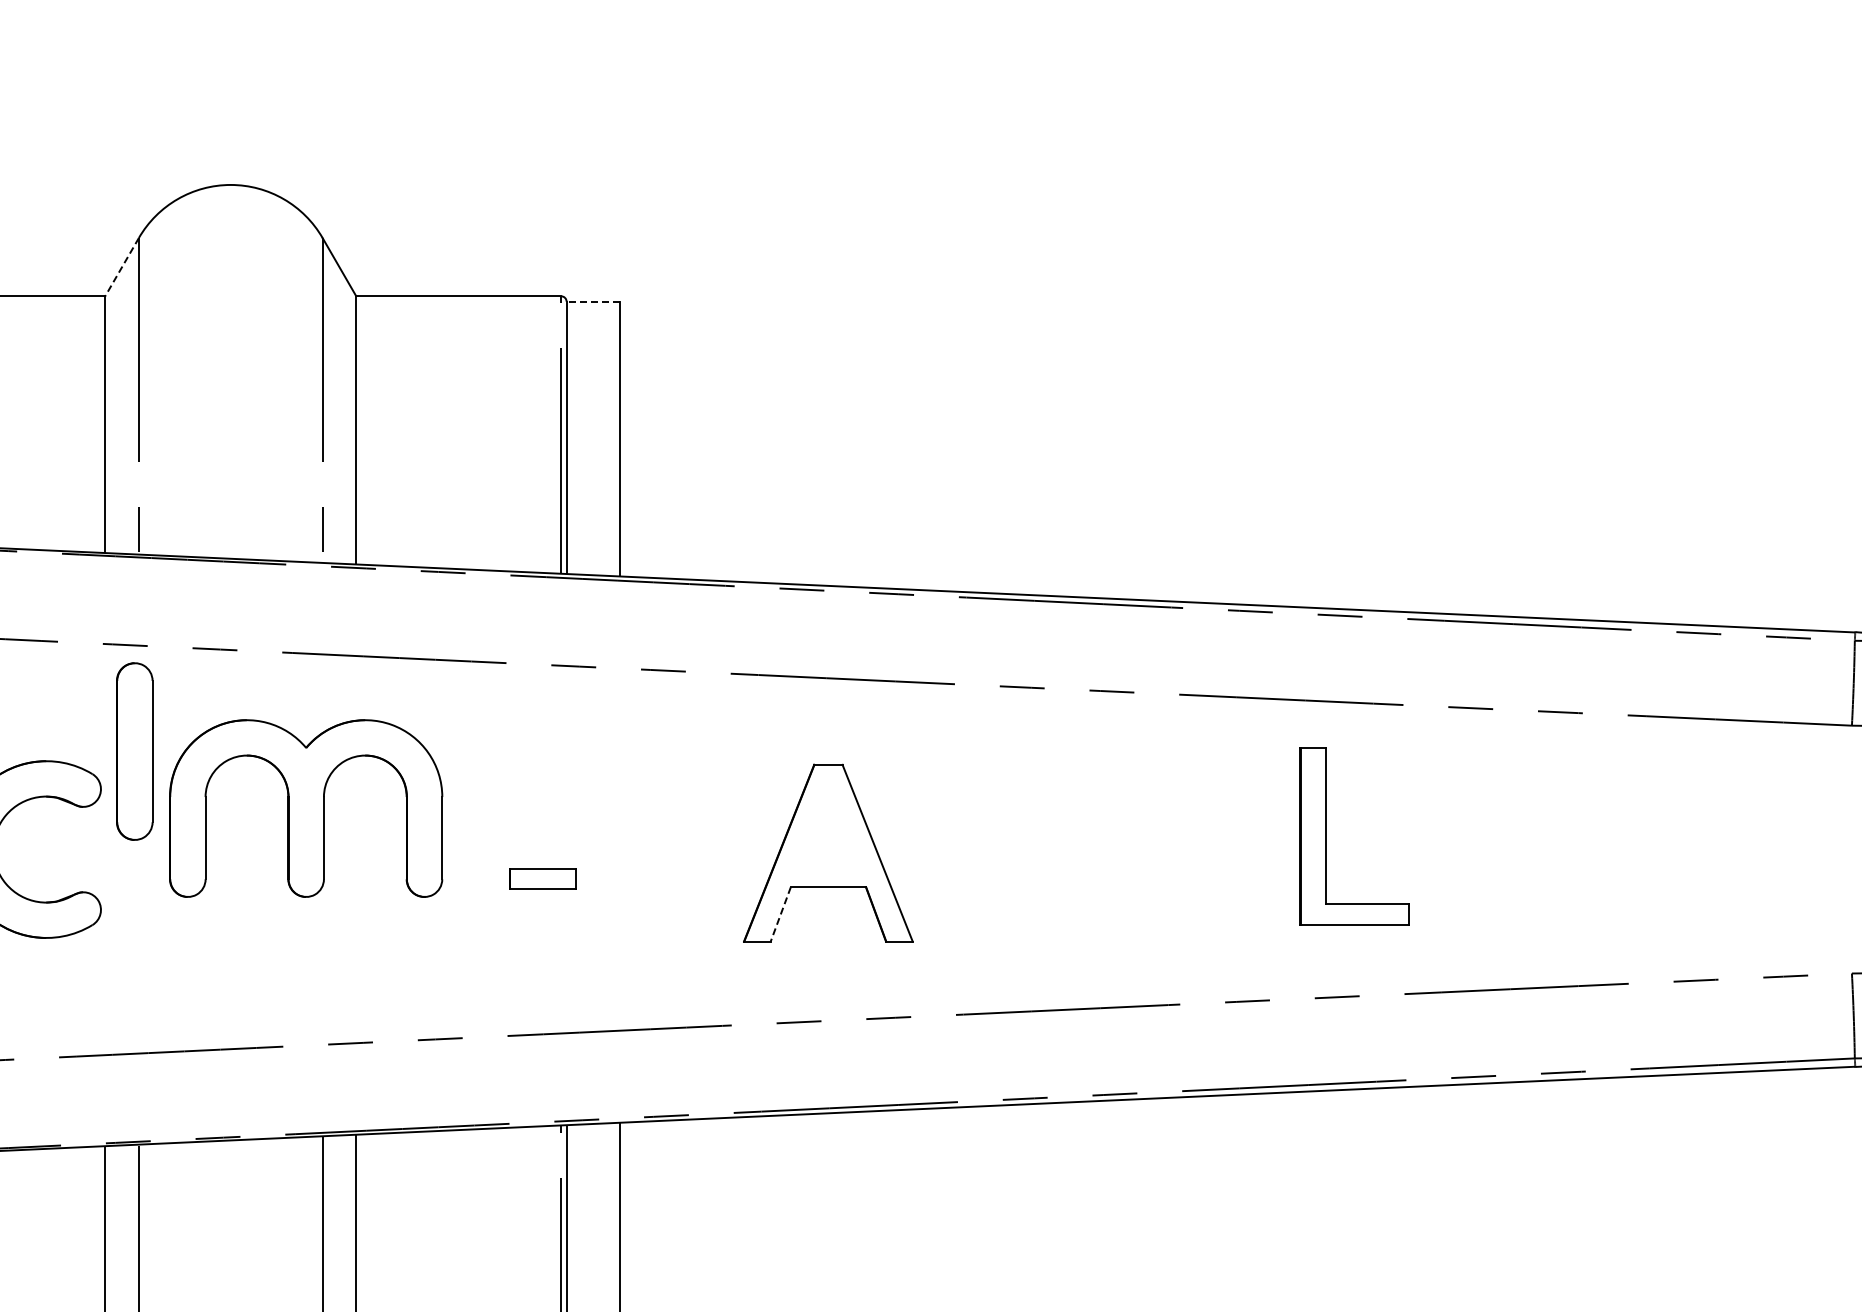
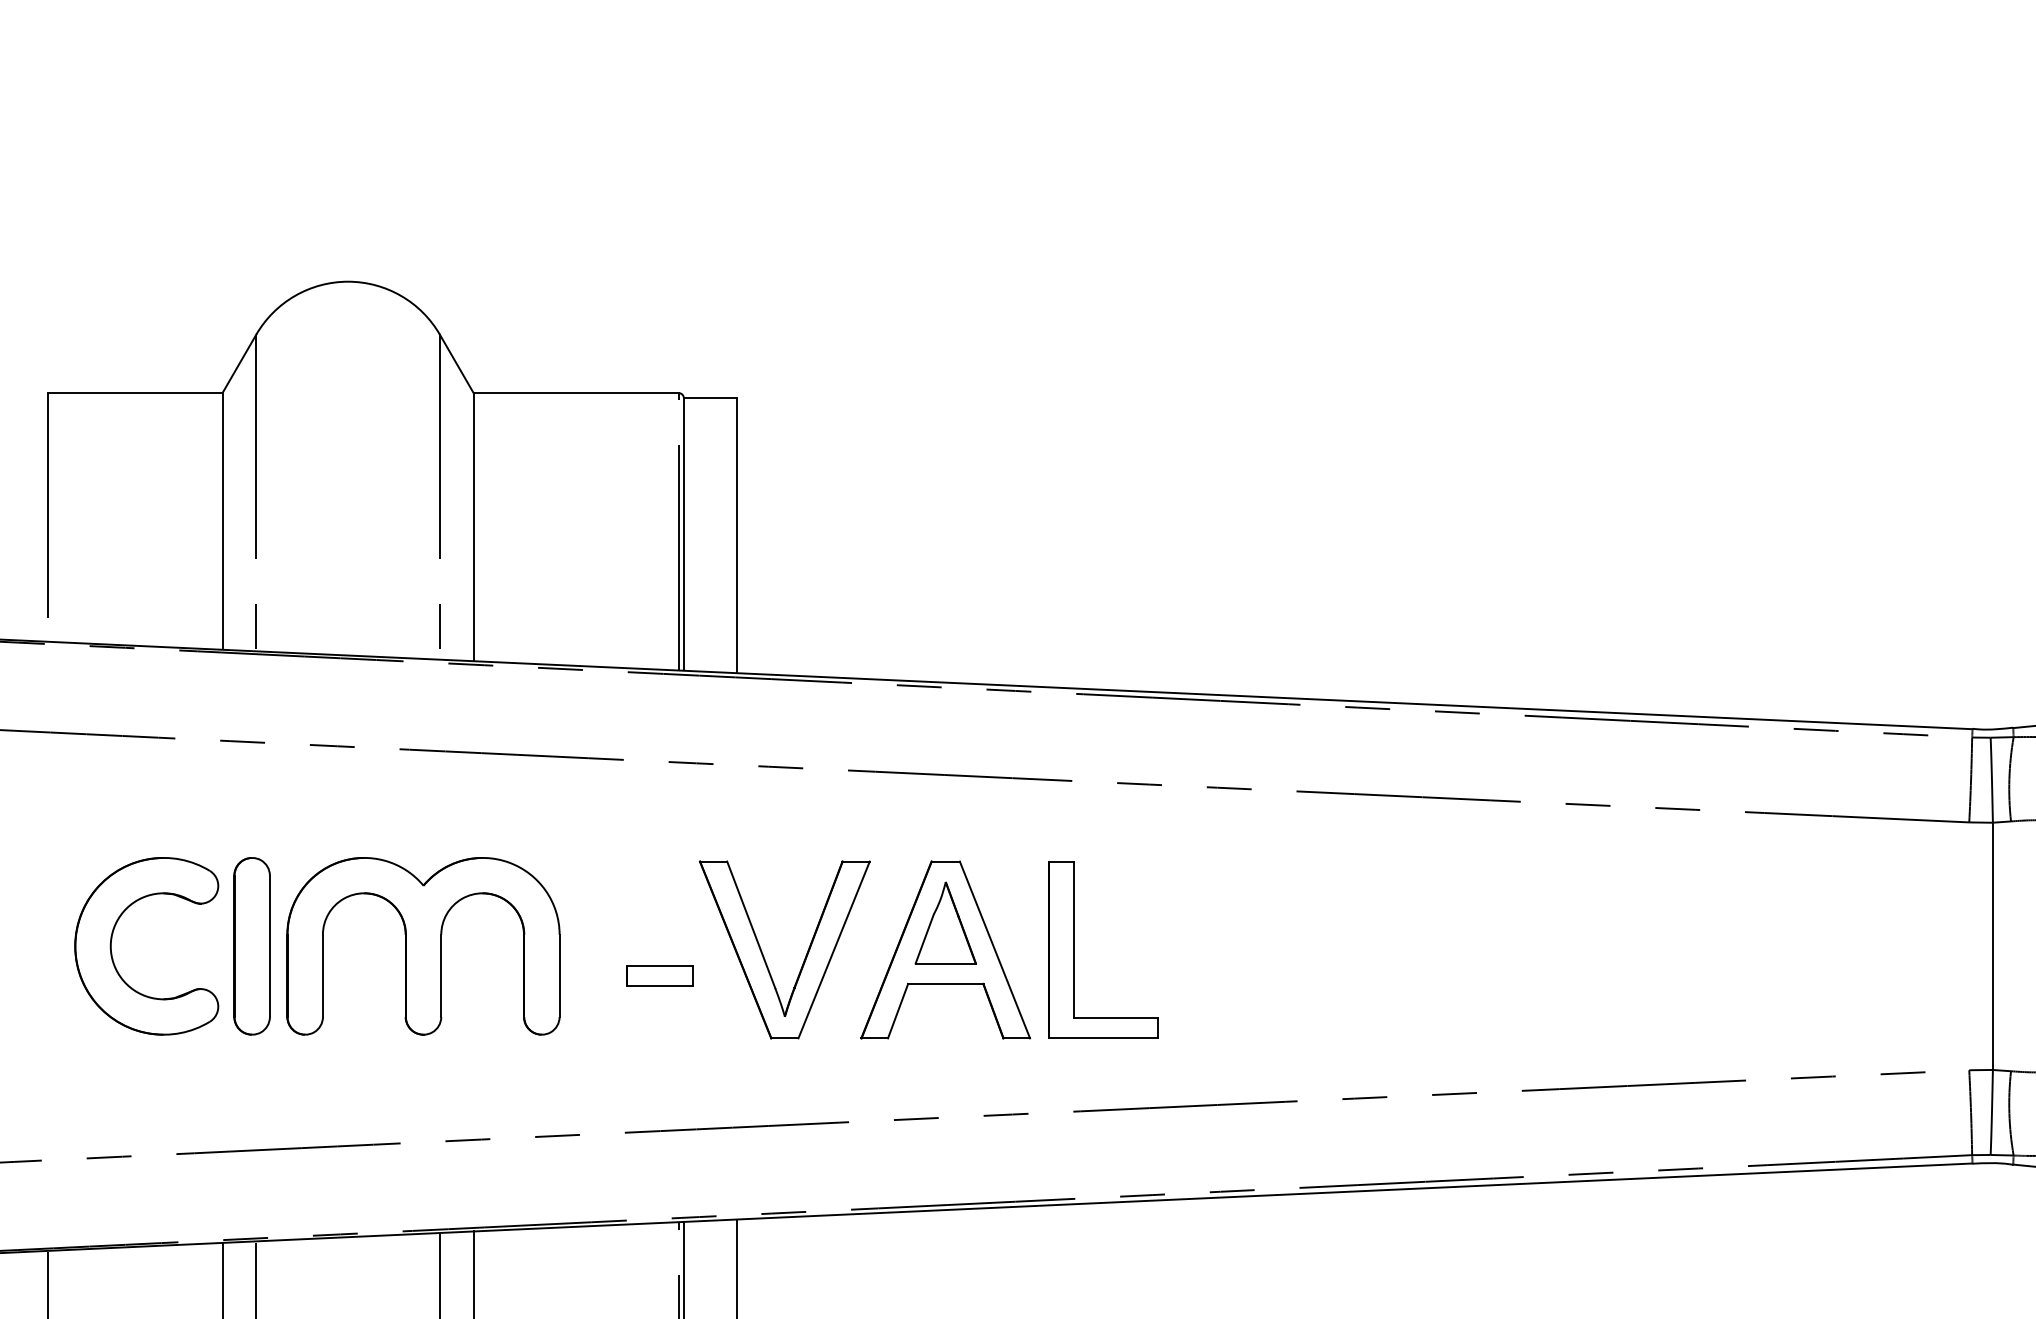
line: (122, 266) -> (239, 363), dashed -> solid
line: (593, 301) -> (710, 398), dashed -> solid
part: (134, 751) -> (251, 946), moved
part: (306, 808) -> (423, 946), moved
part: (828, 825) -> (945, 922), added
part: (1326, 835) -> (1074, 949), moved
part: (647, 859) -> (764, 956), added
line: (780, 914) -> (897, 1011), dashed -> solid

